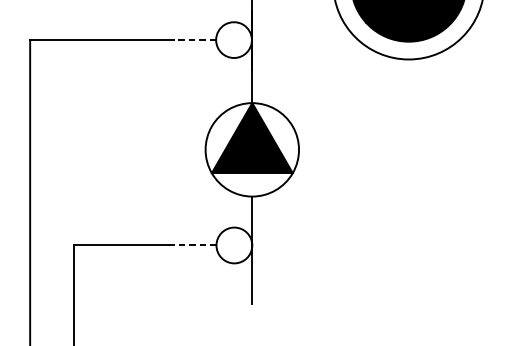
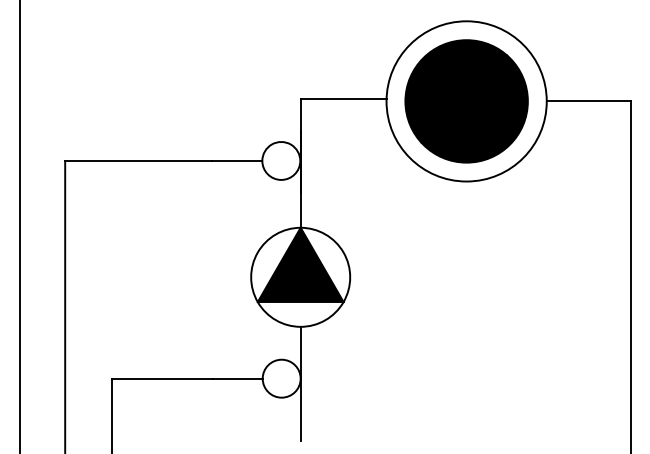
line: (192, 39) -> (237, 160), dashed -> solid
line: (192, 245) -> (237, 378), dashed -> solid

